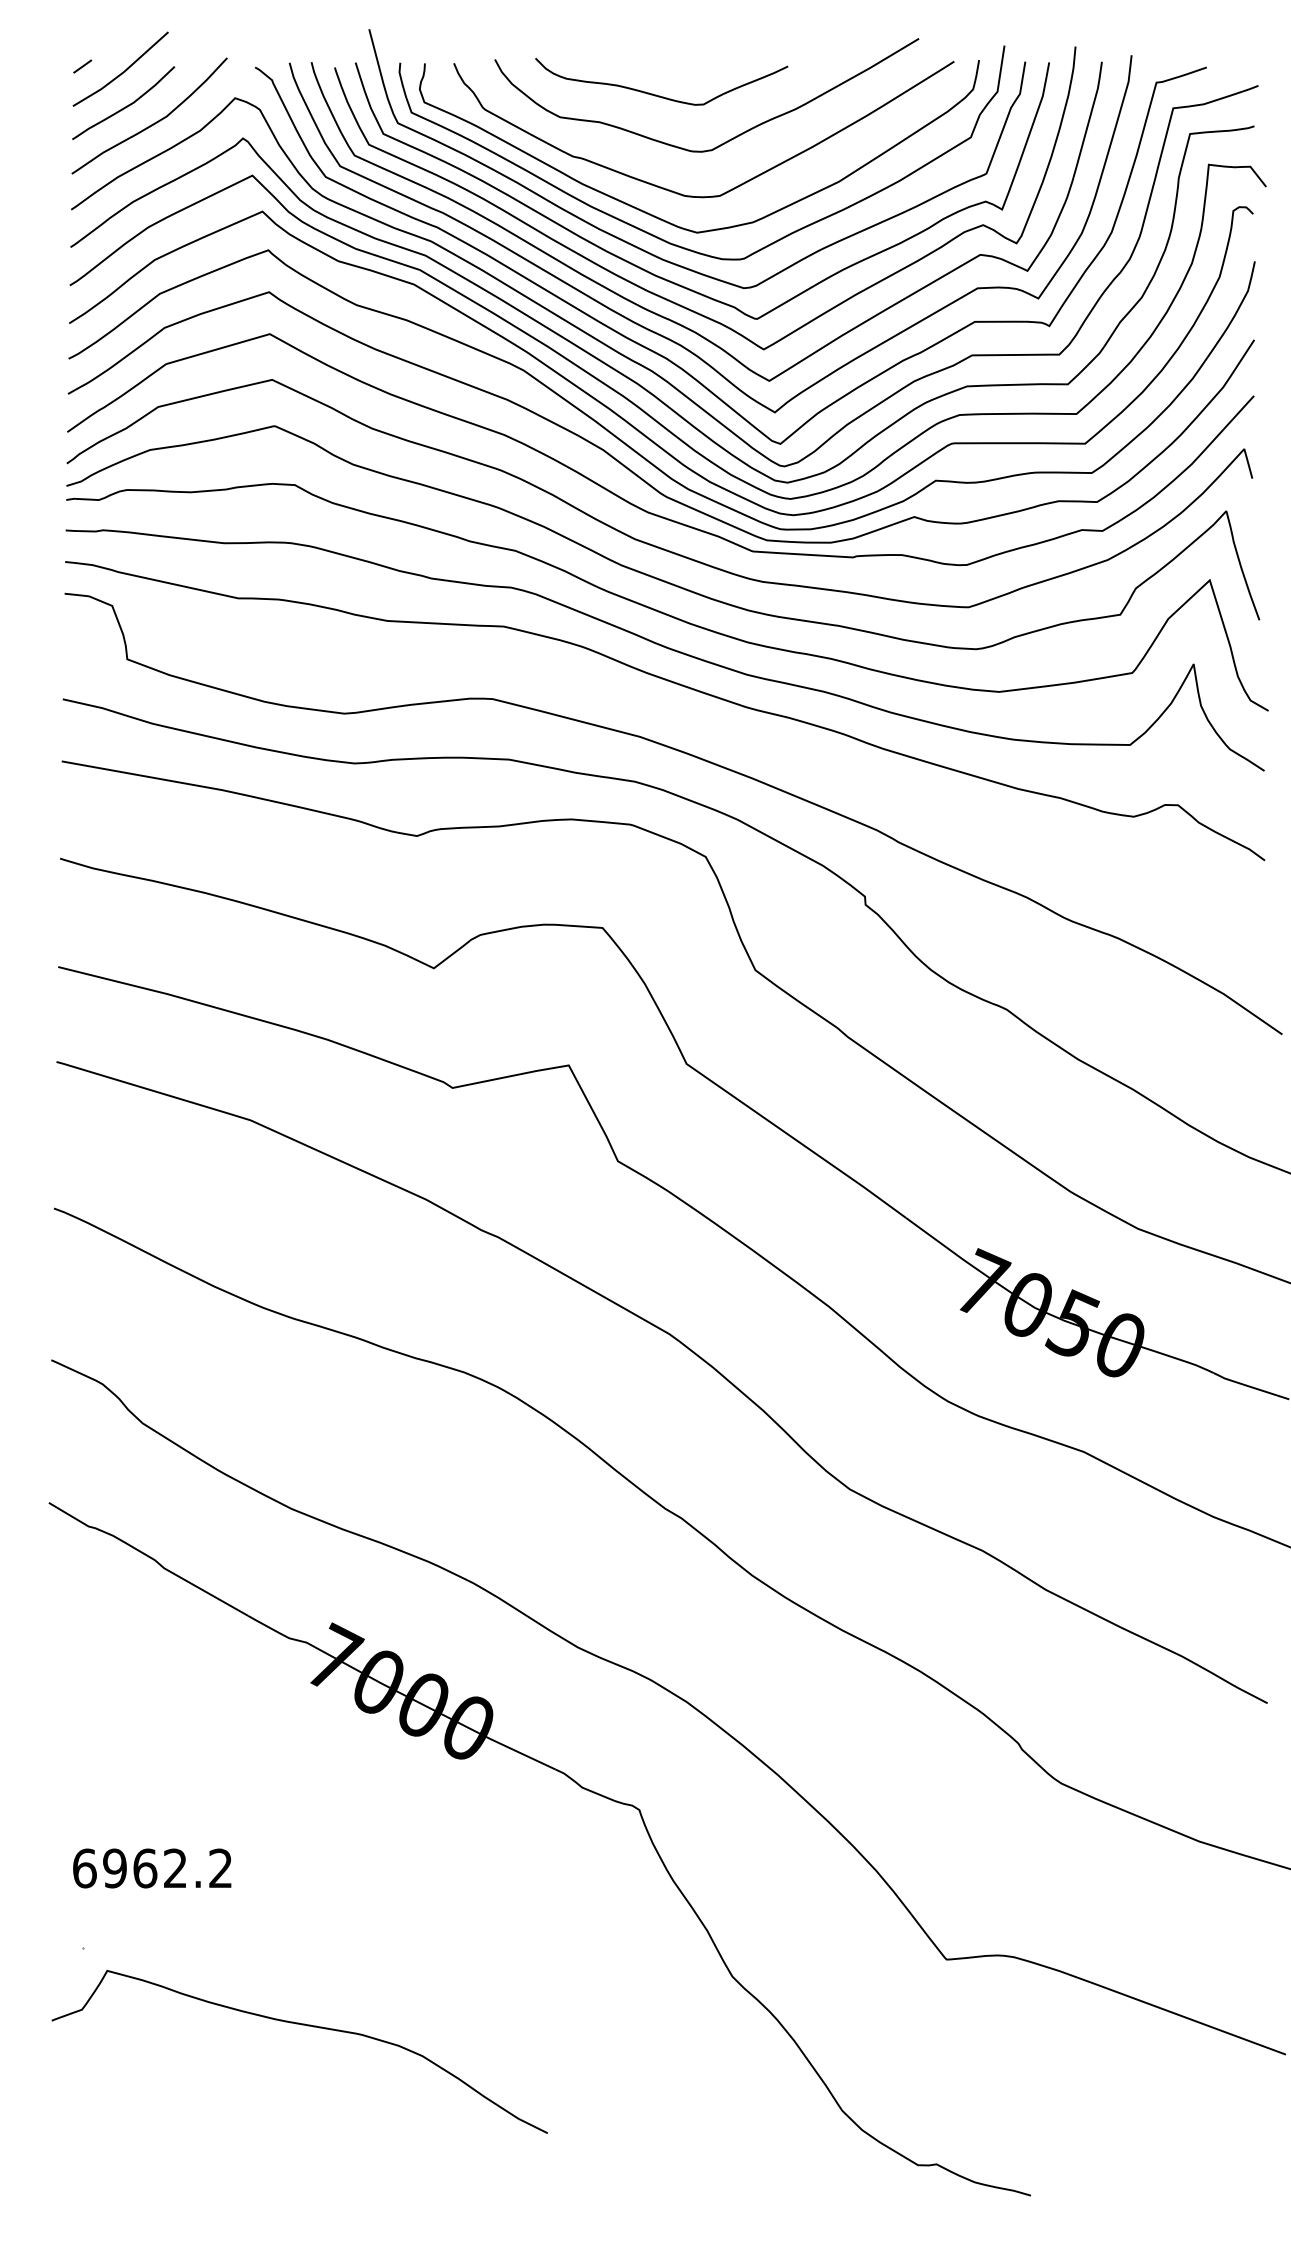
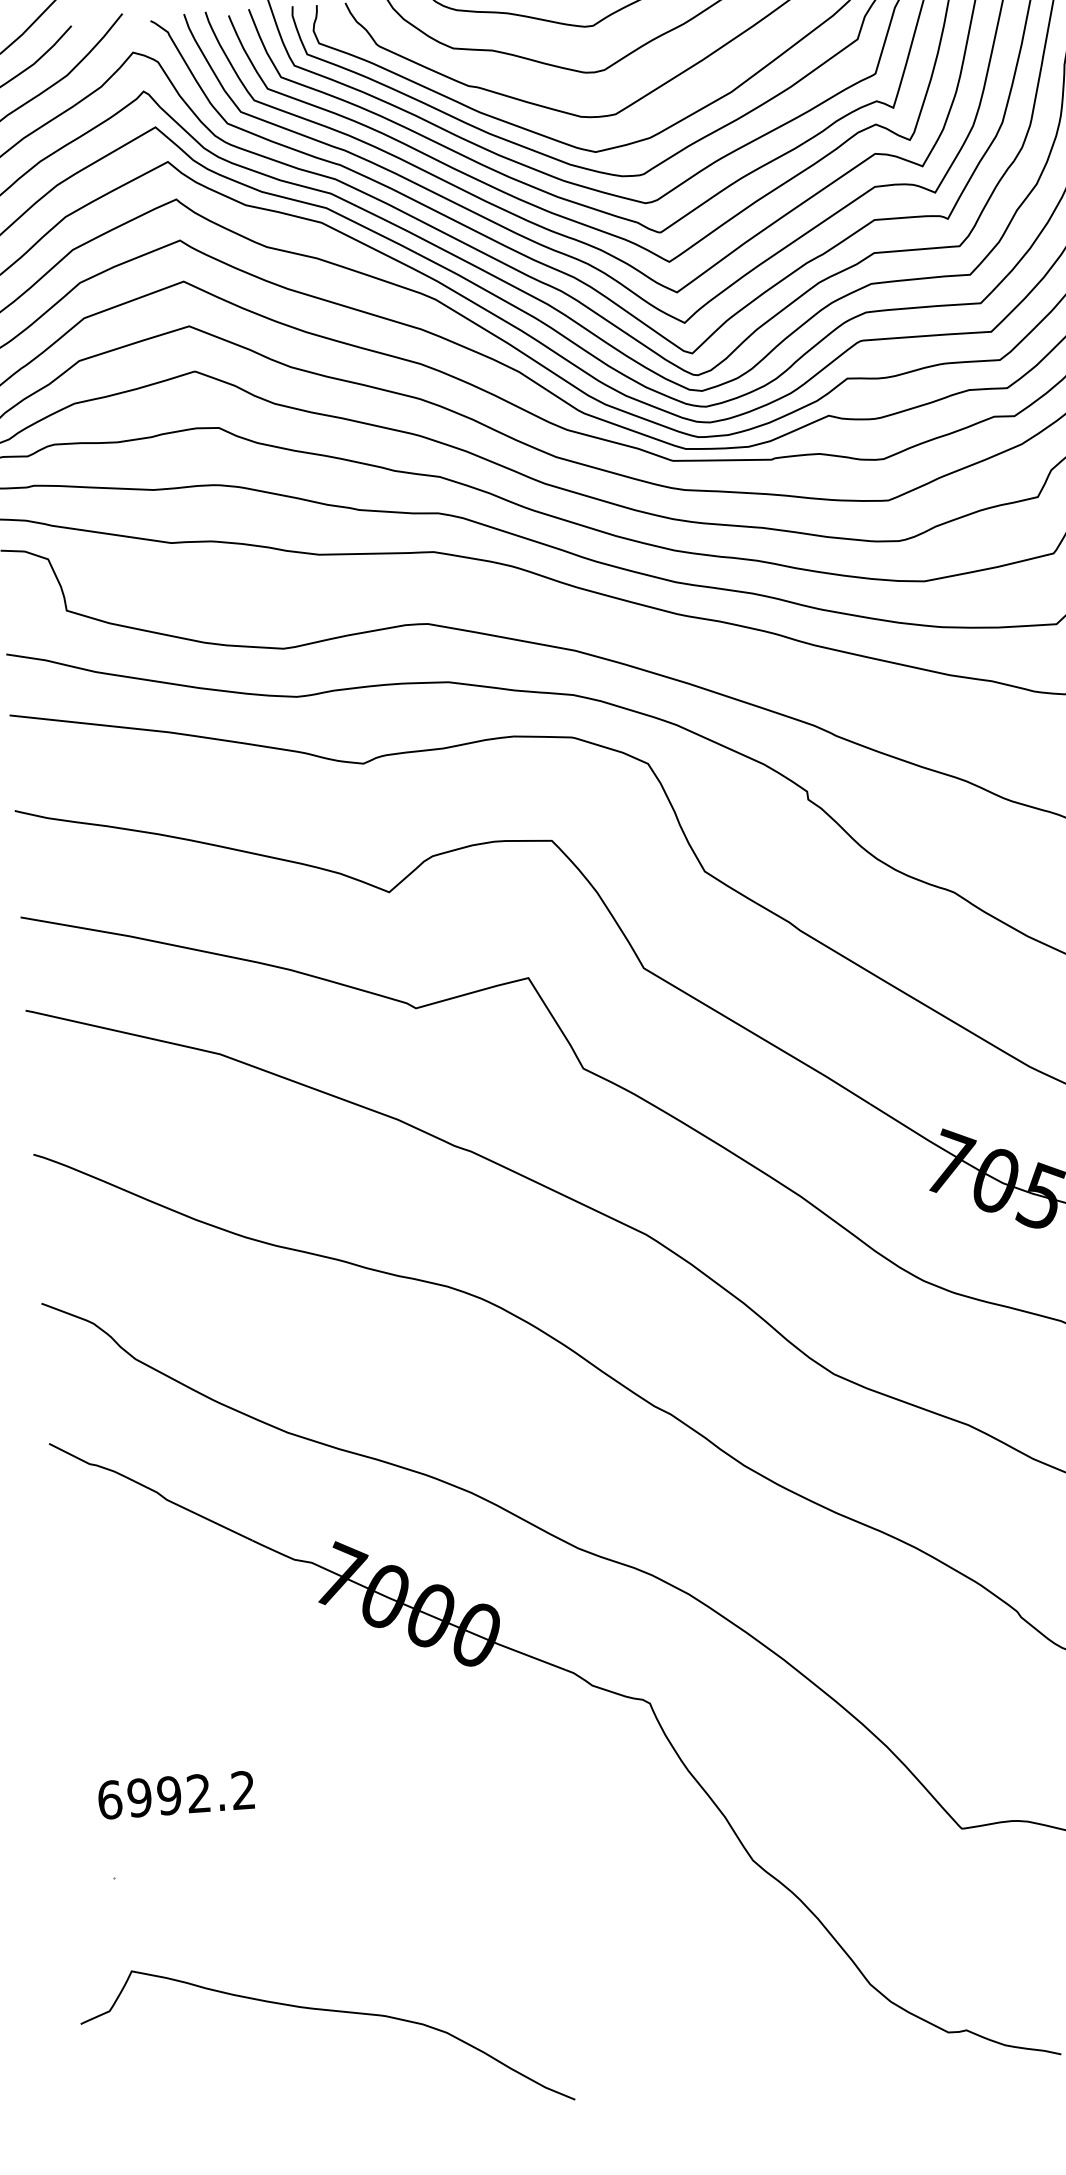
text: (145, 1868) -> (169, 1795), 6962.2 -> 6992.2
curve: (301, 2025) -> (326, 2011), moved

